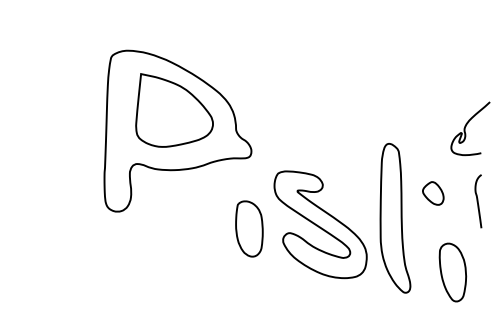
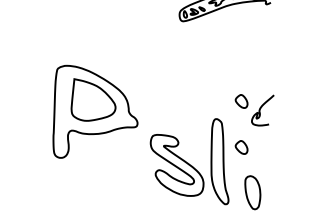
part: (433, 113) -> (241, 101), added
curve: (476, 200) -> (266, 151), removed
part: (247, 228) -> (135, 167), removed

